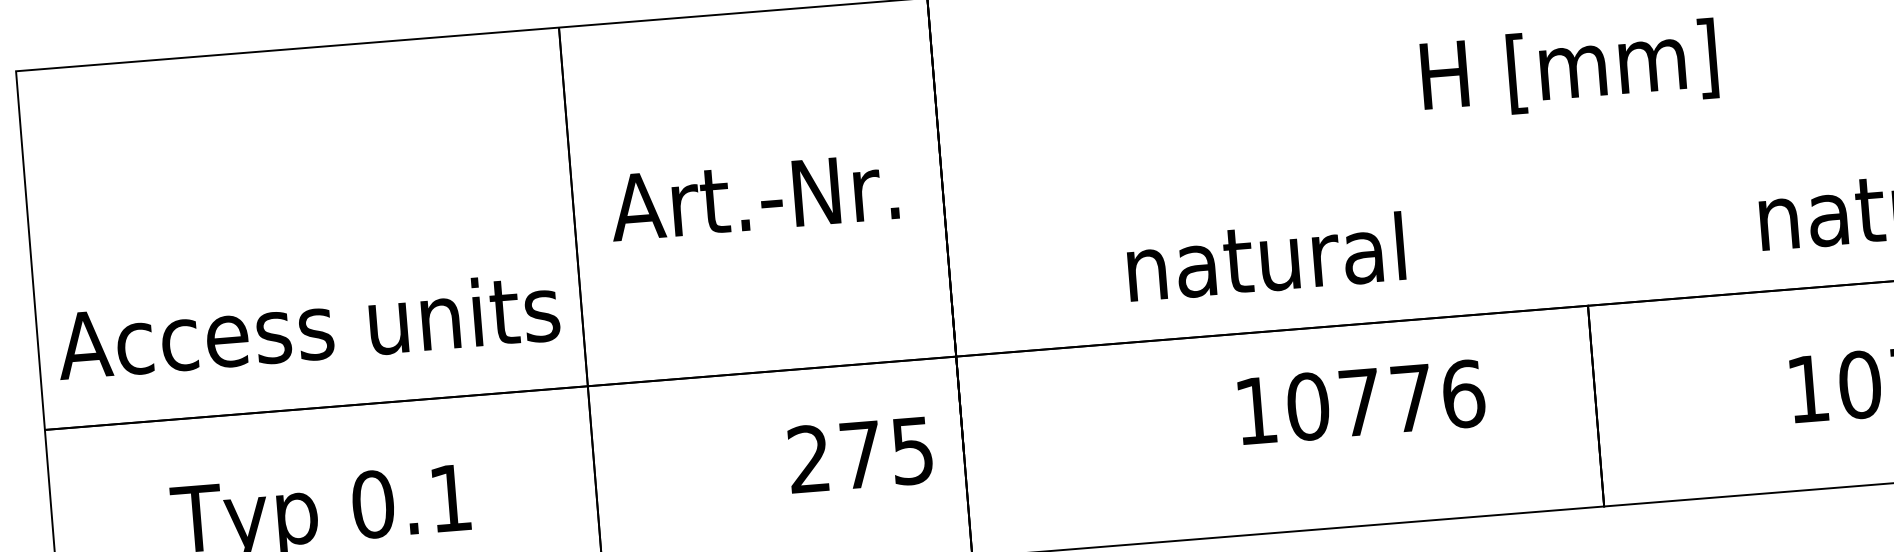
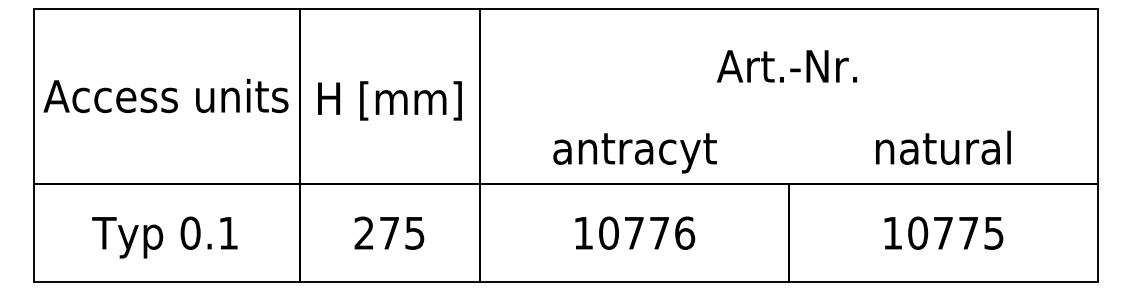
text: (1570, 69) -> (789, 68), H [mm] -> Art.-Nr.
text: (757, 200) -> (389, 100), Art.-Nr. -> H [mm]
text: (1267, 264) -> (634, 151), natural -> antracyt
text: (307, 327) -> (165, 96), moved
text: (1362, 400) -> (635, 232), moved
text: (860, 453) -> (389, 232), moved

